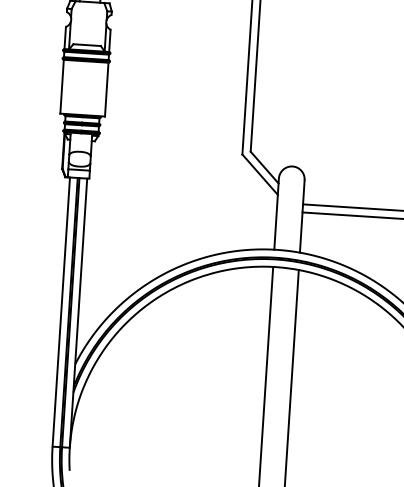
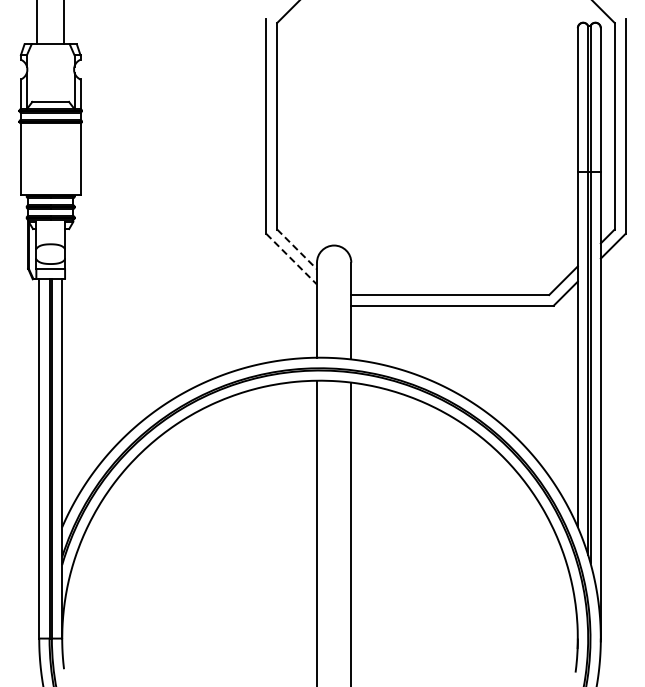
line: (264, 167) -> (297, 249), solid -> dashed
line: (259, 174) -> (291, 259), solid -> dashed

